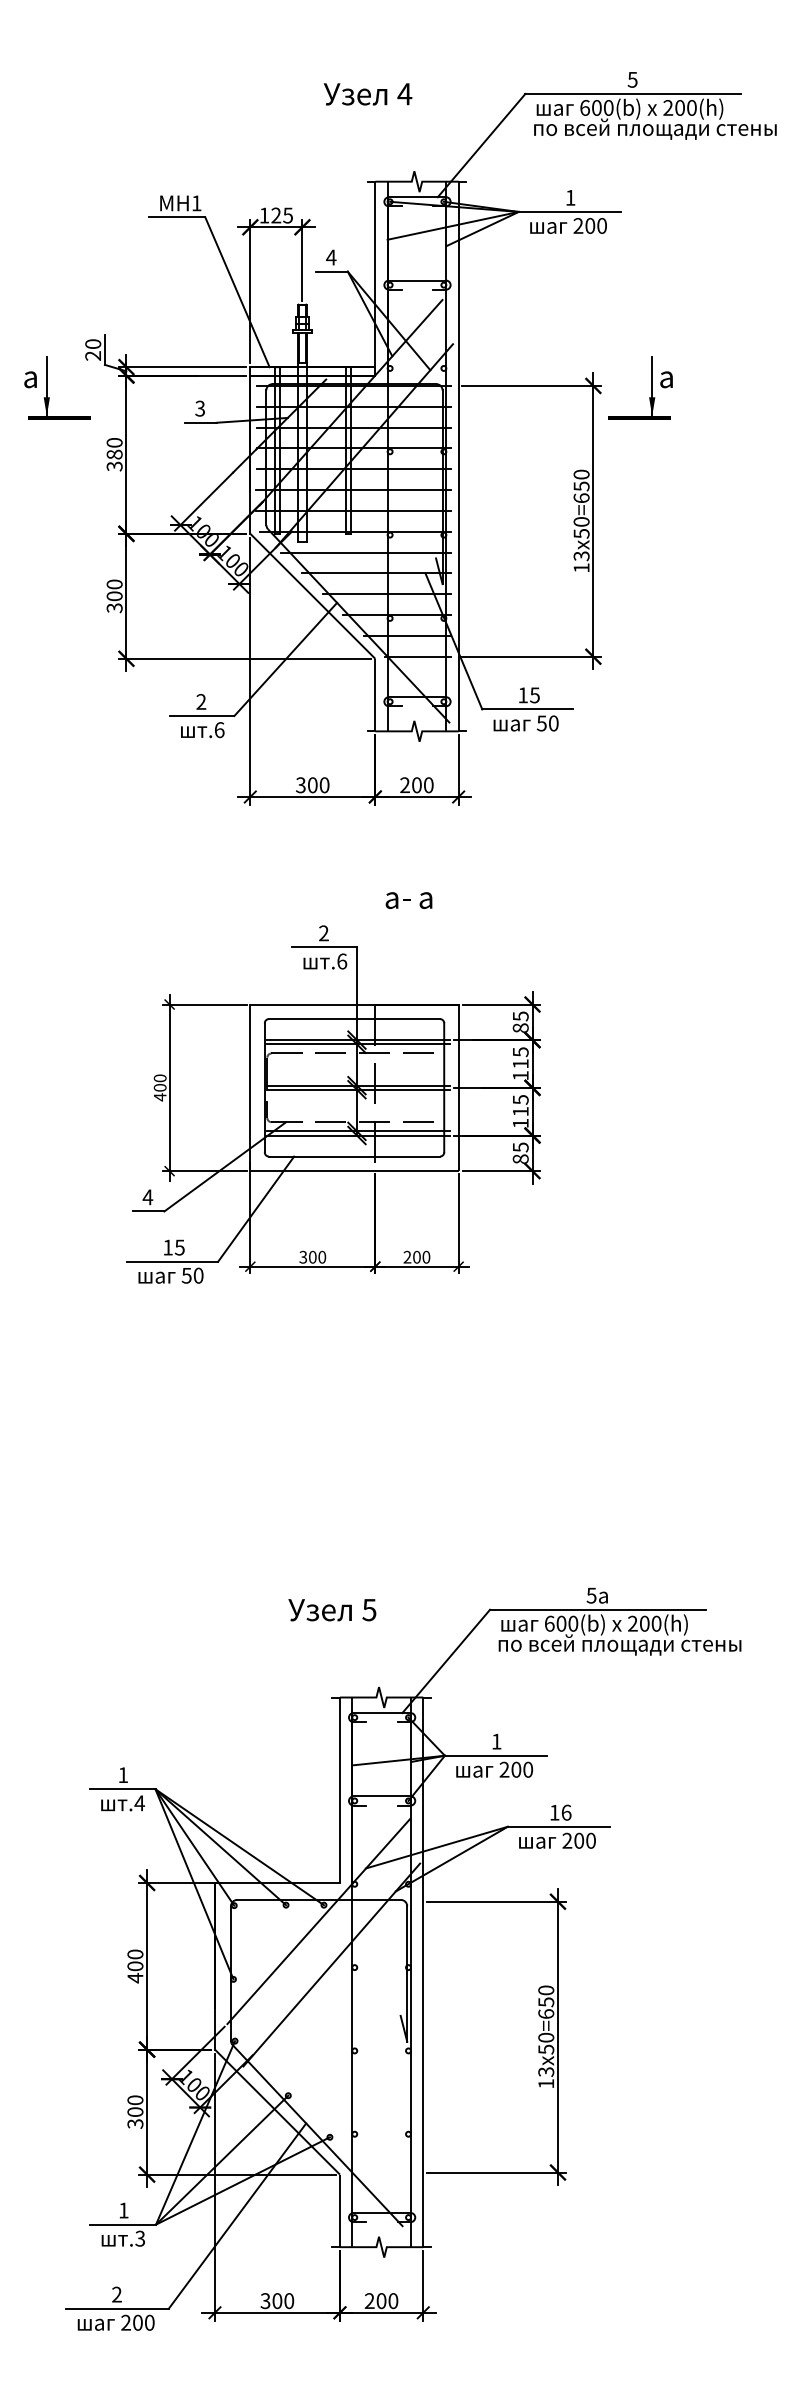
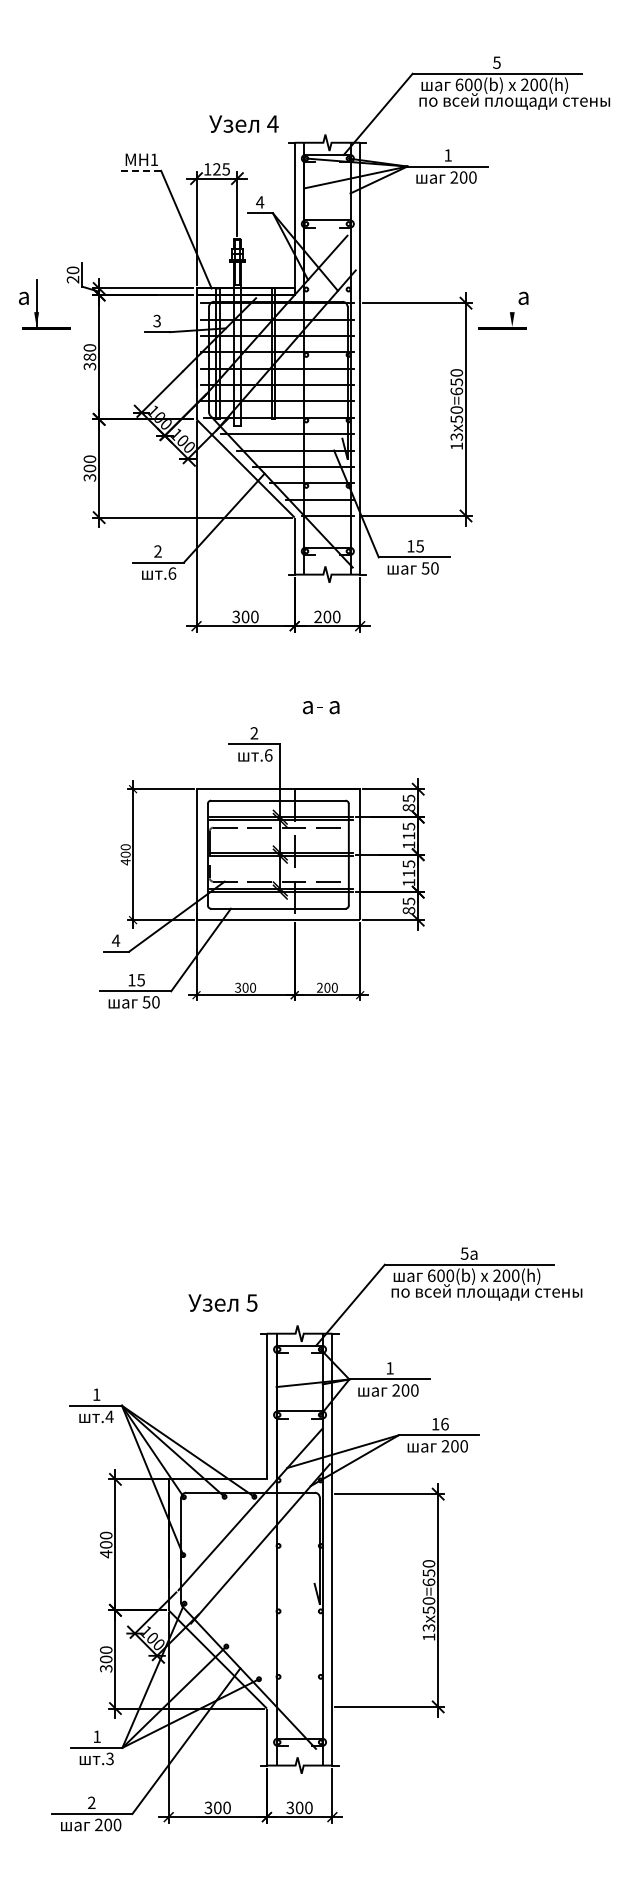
text: (367, 93) -> (243, 123), moved
line: (176, 216) -> (138, 170), solid -> dashed
line: (652, 386) -> (512, 303), removed
text: (331, 1609) -> (222, 1302), moved
text: (369, 2301) -> (290, 1808), 200 -> 300

